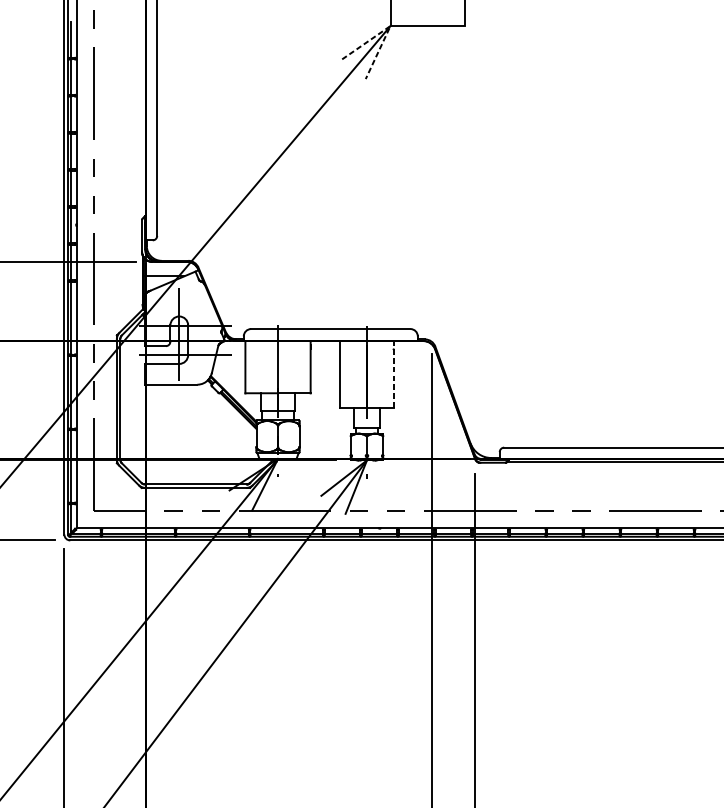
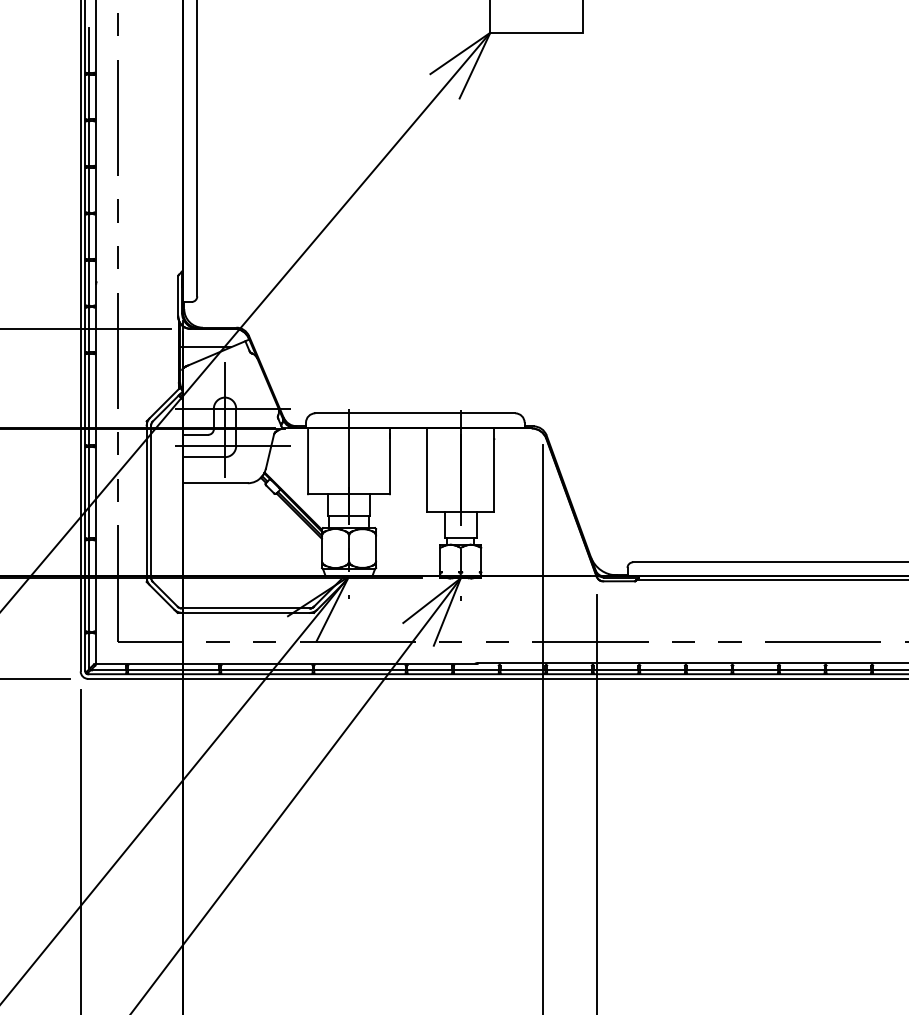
line: (390, 25) -> (490, 32), dashed -> solid
line: (393, 374) -> (494, 470), dashed -> solid

